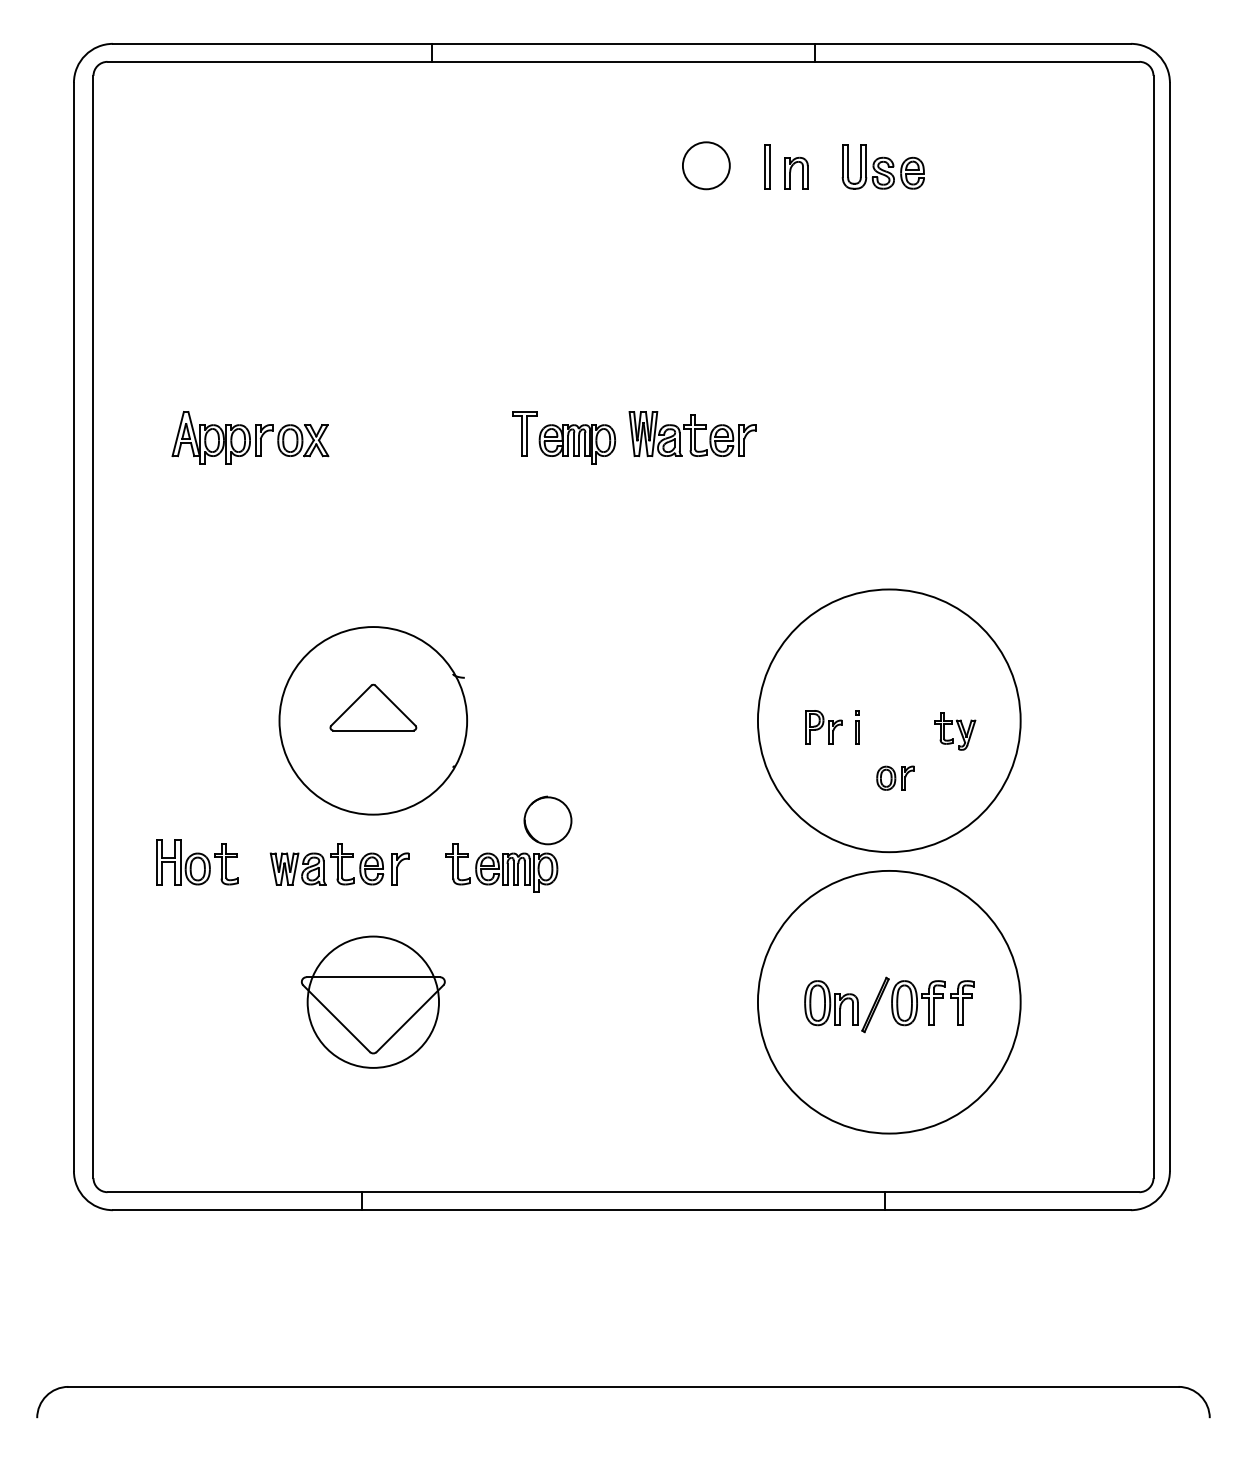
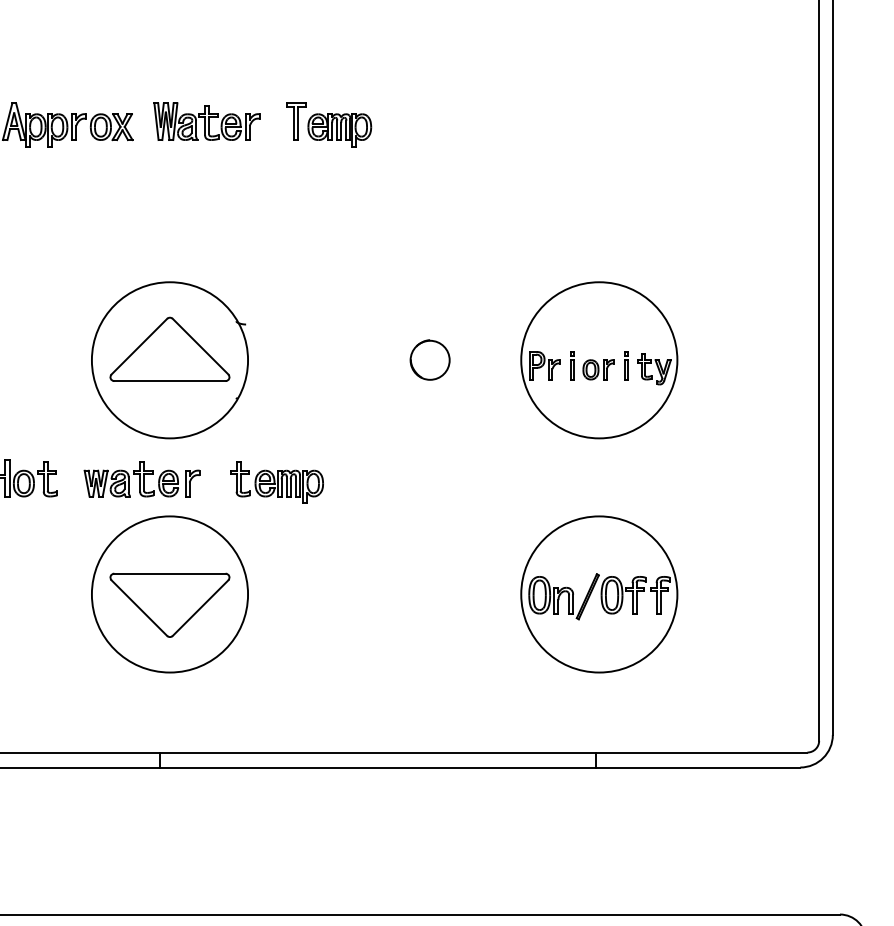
part: (692, 434) -> (206, 122), moved
part: (373, 707) -> (170, 349), size x1.67
circle: (889, 720) -> (599, 360), size x0.71
line: (921, 727) -> (626, 365), added
part: (895, 777) -> (598, 369), moved
part: (547, 820) -> (429, 360), moved
circle: (373, 1002) -> (170, 594), size x1.43
circle: (889, 1002) -> (599, 594), size x0.71

